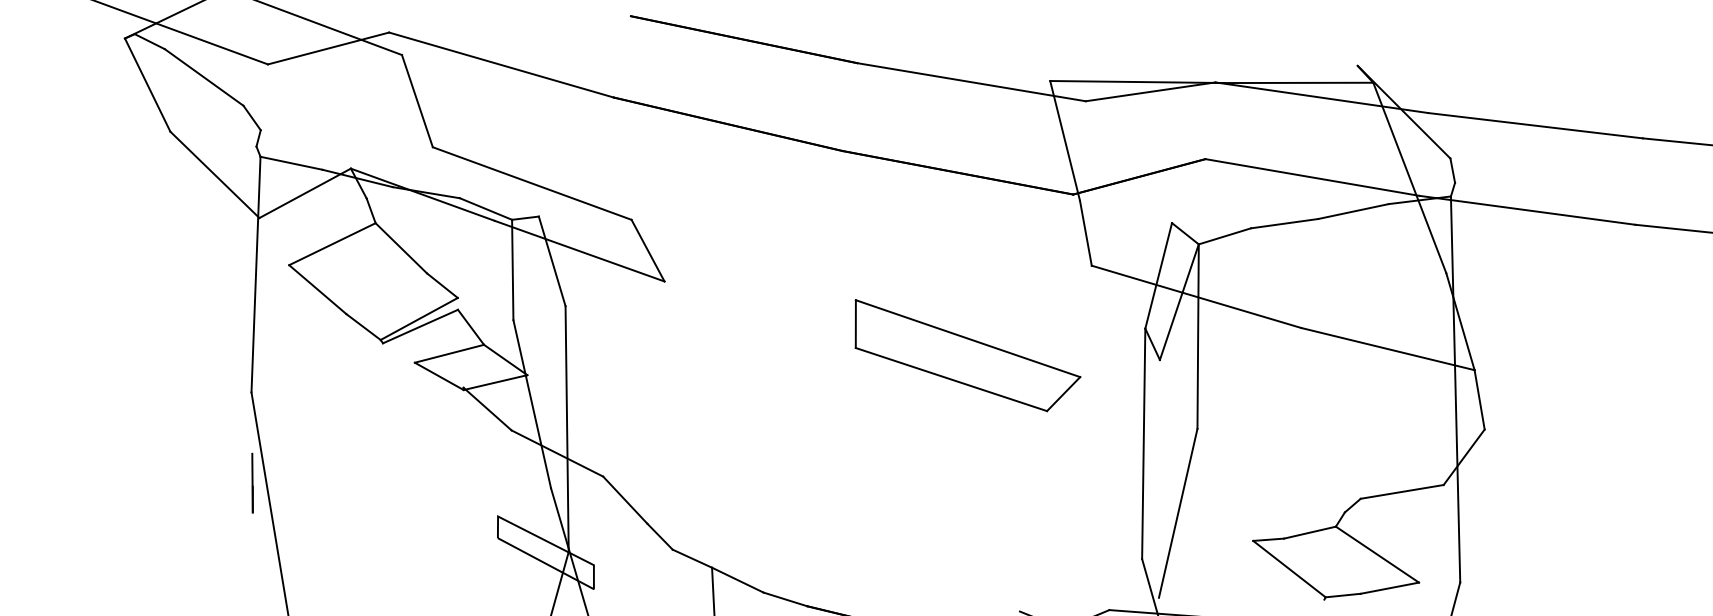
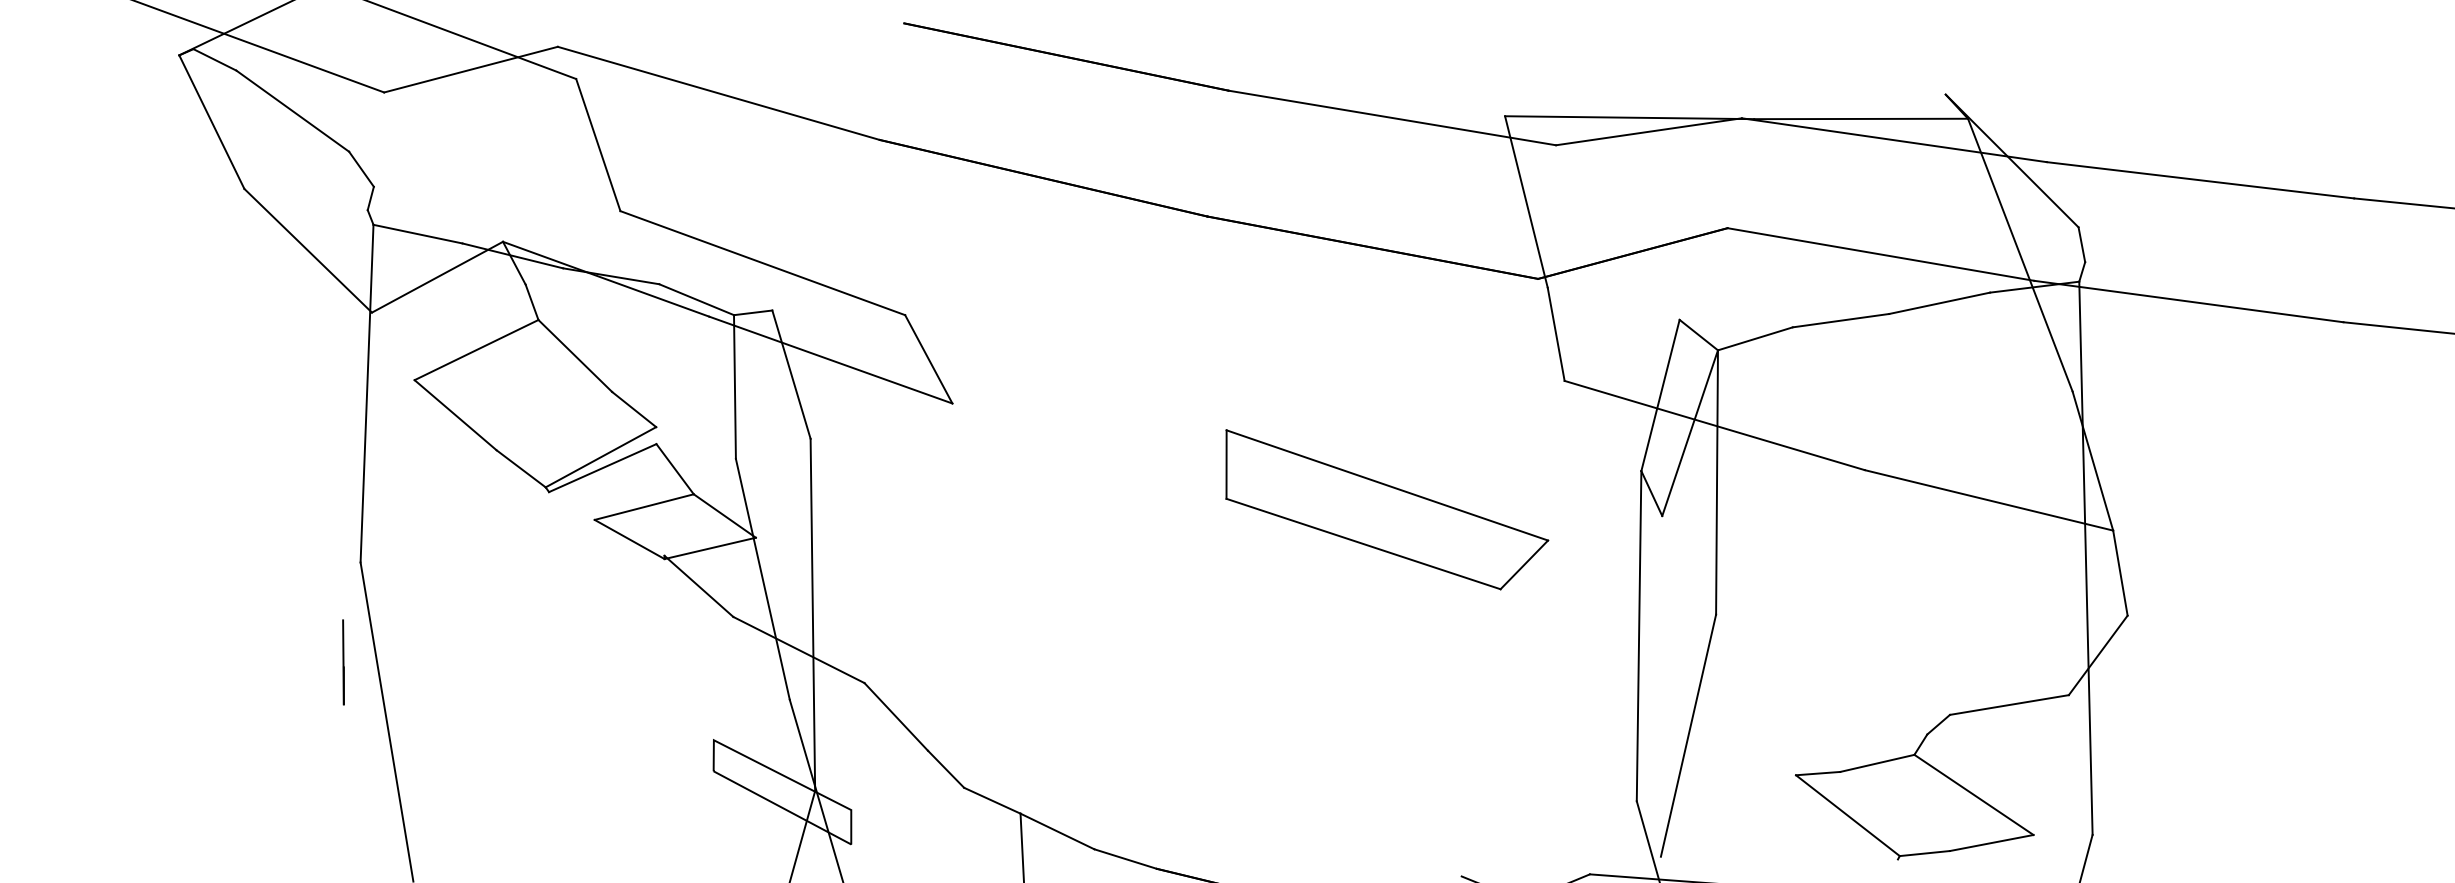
line: (252, 482) -> (343, 661), moved

